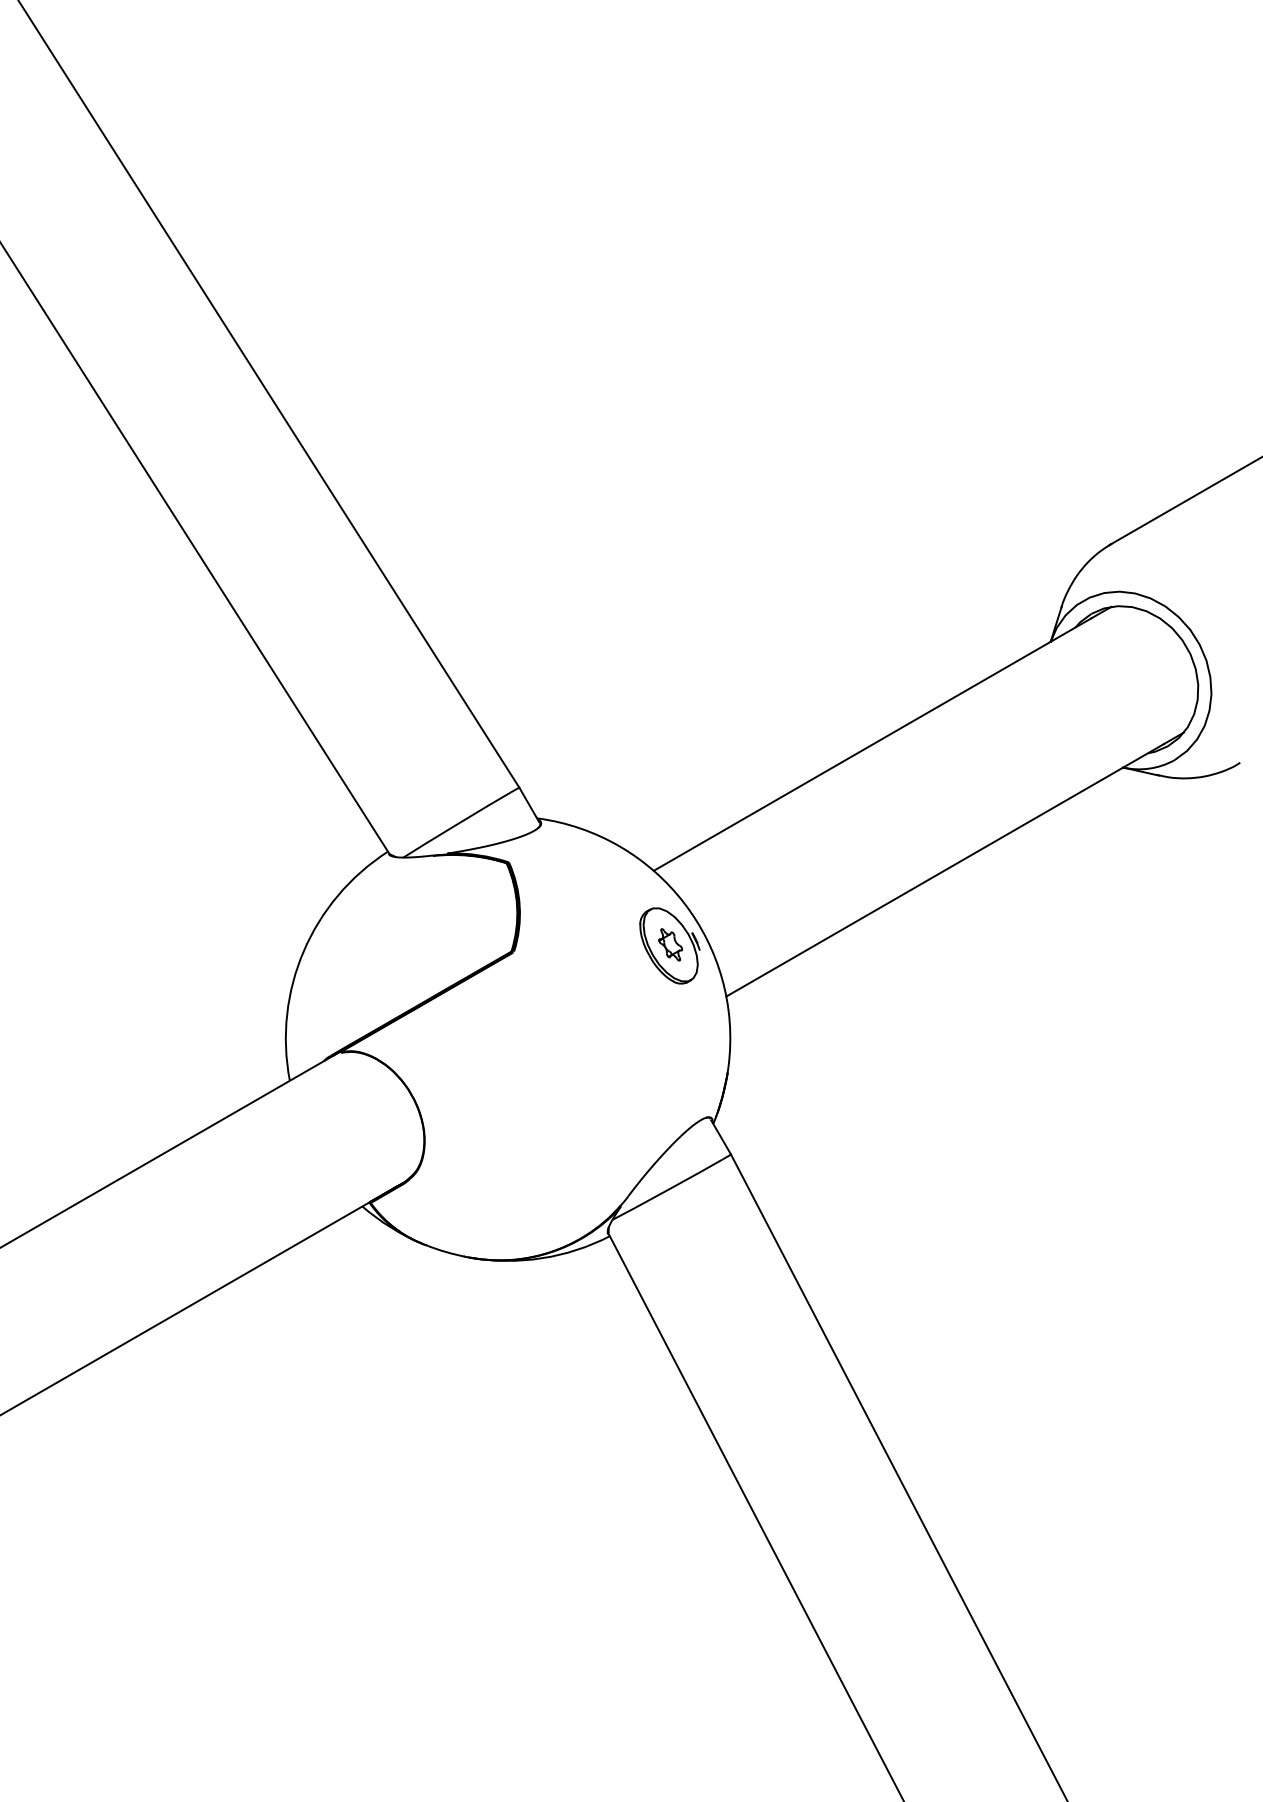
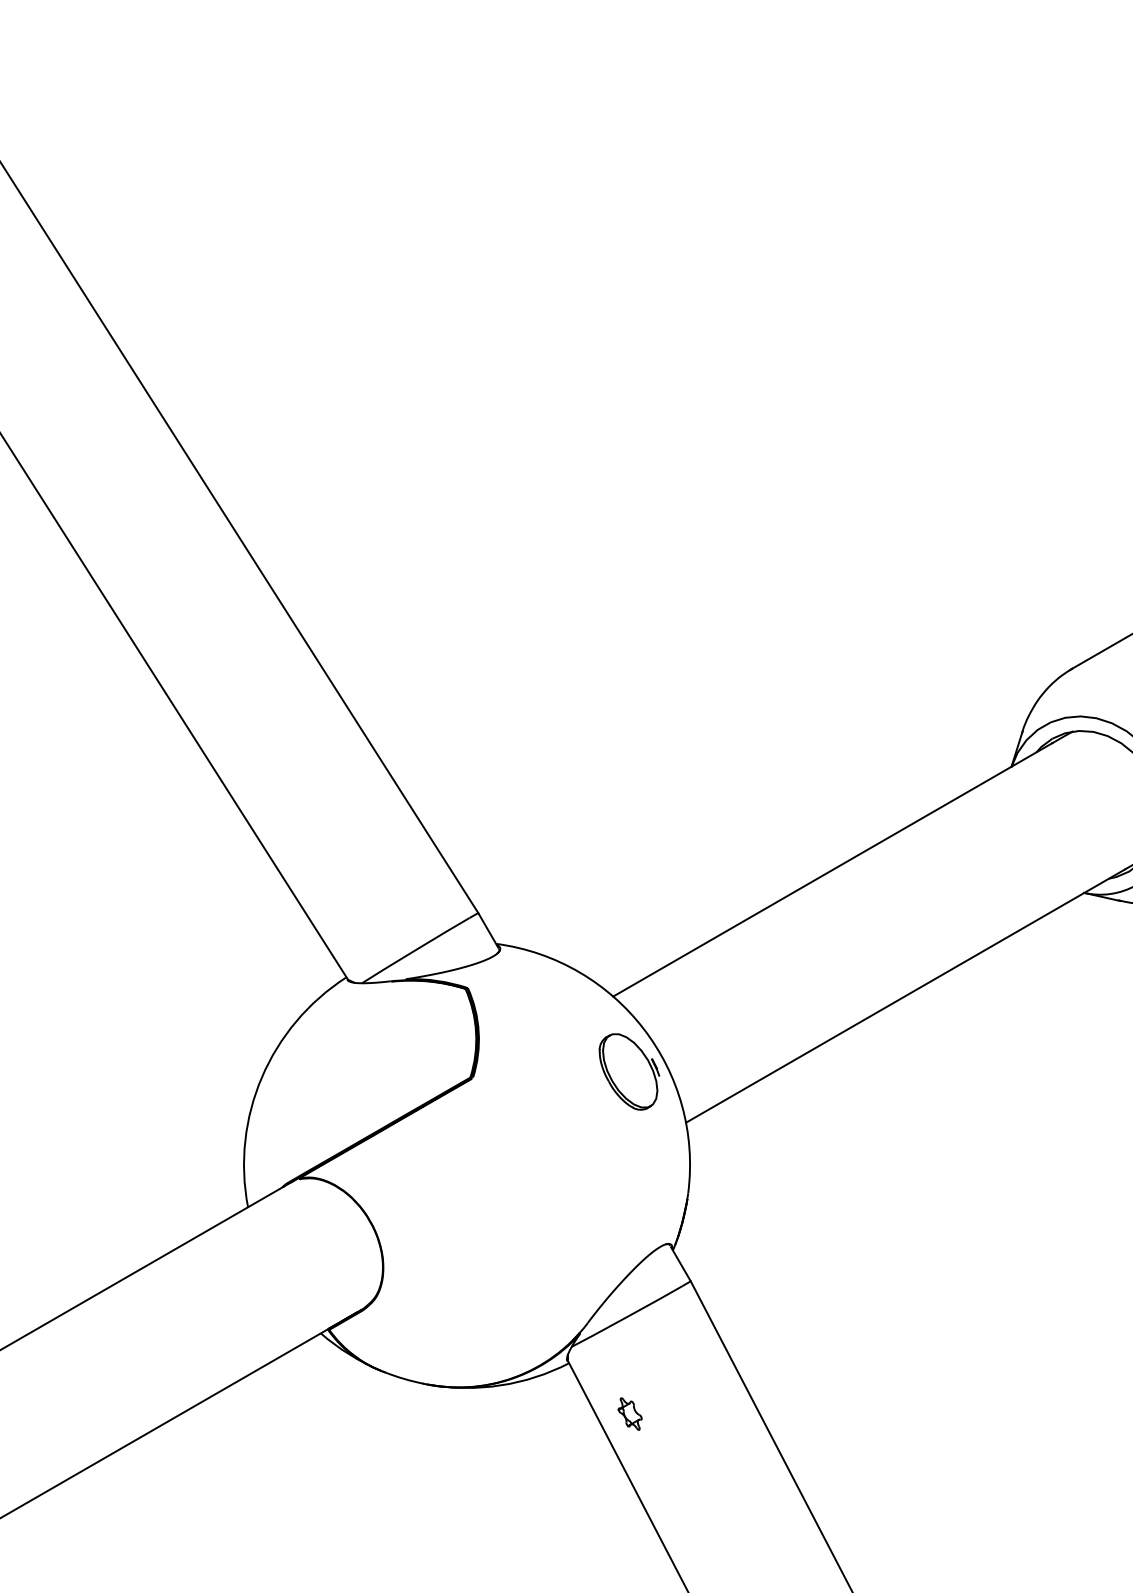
part: (670, 944) -> (630, 1413), moved

